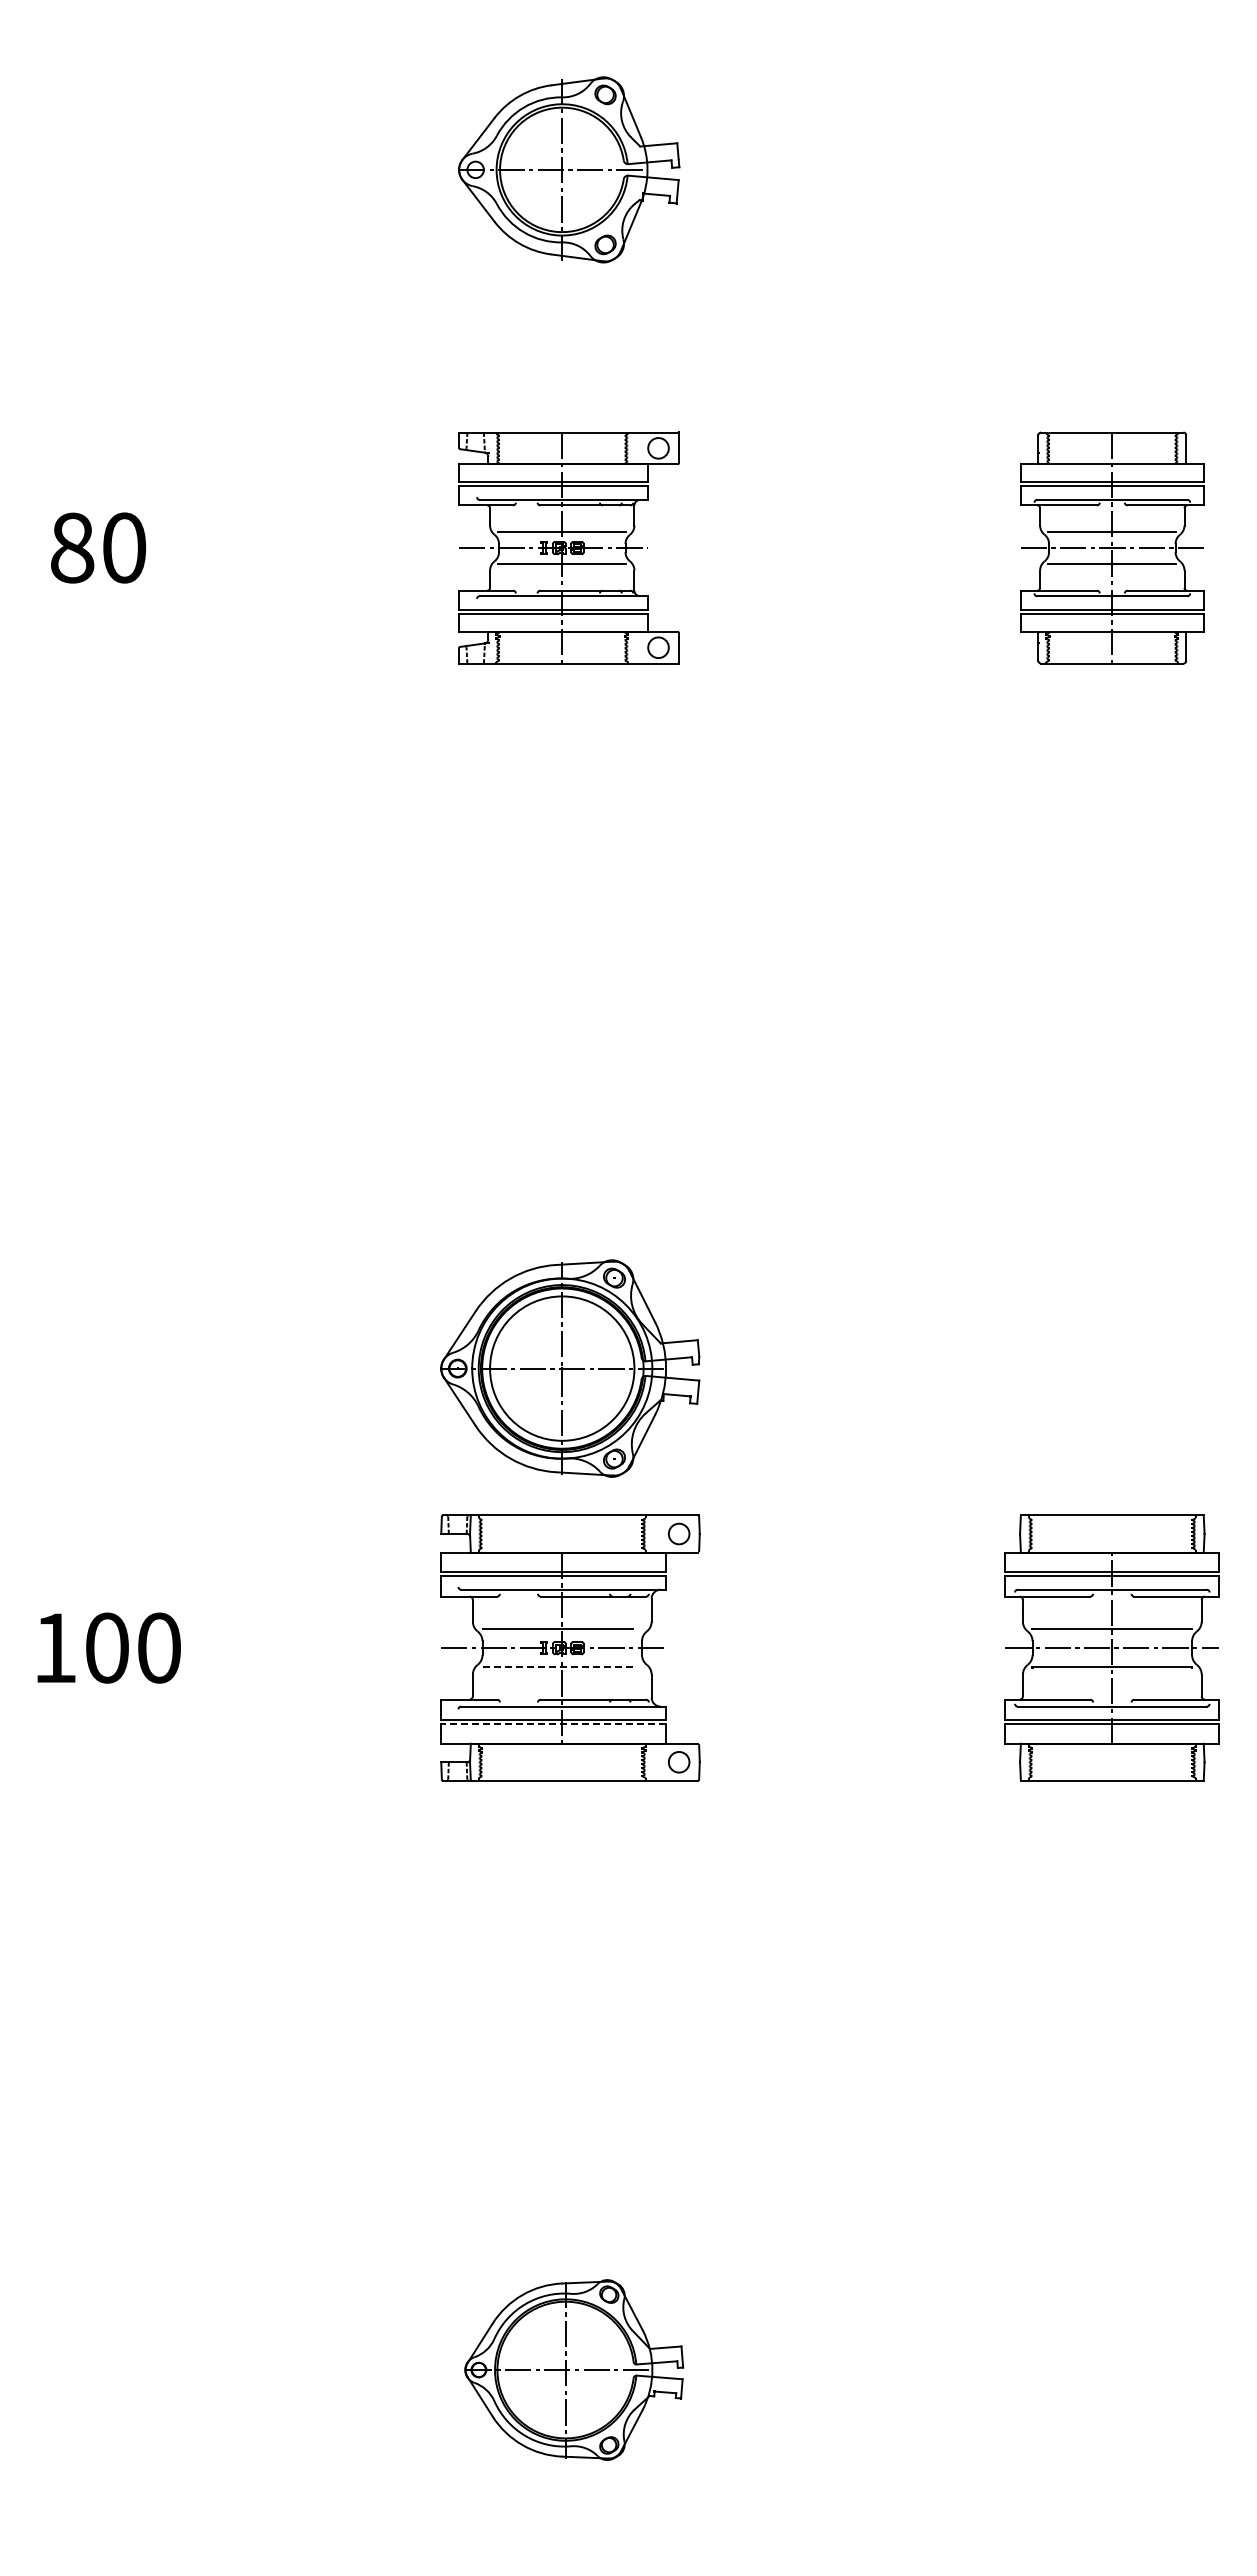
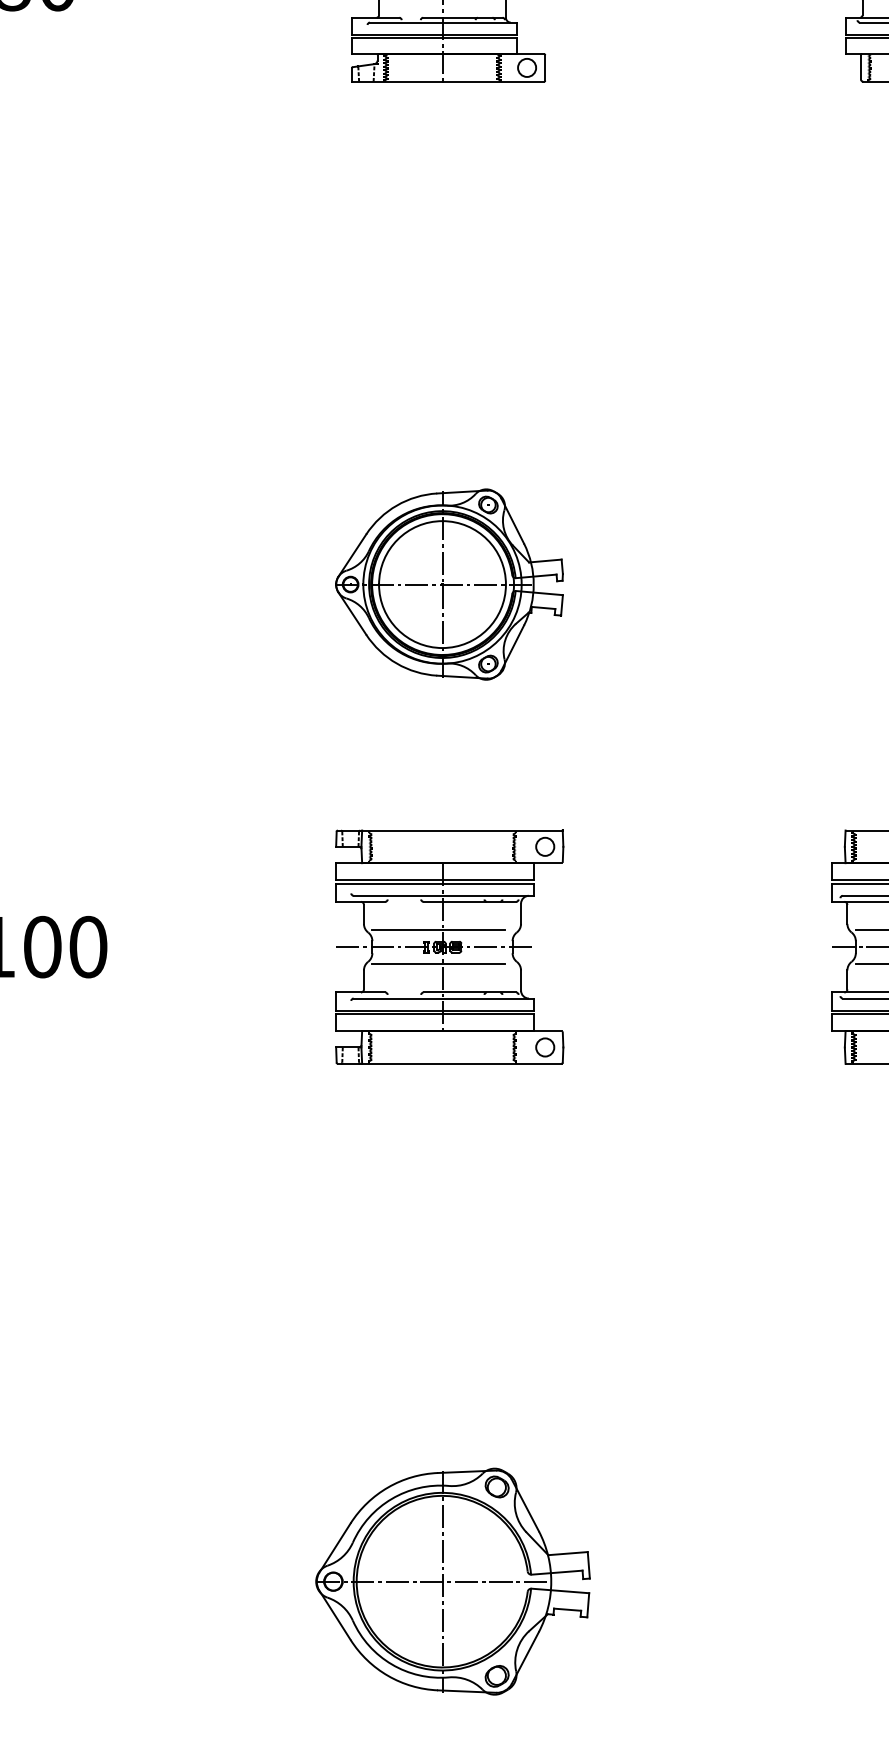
part: (570, 1368) -> (449, 584), moved
line: (558, 1667) -> (439, 964), dashed -> solid
line: (553, 1724) -> (434, 1014), dashed -> solid
part: (573, 2369) -> (452, 1581), size x1.43

